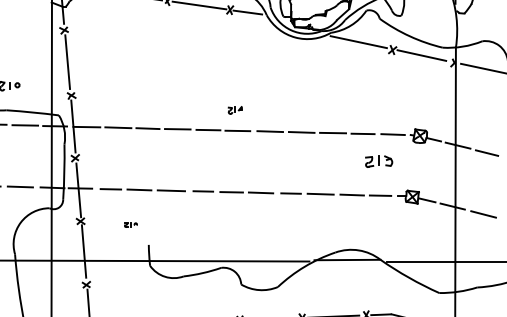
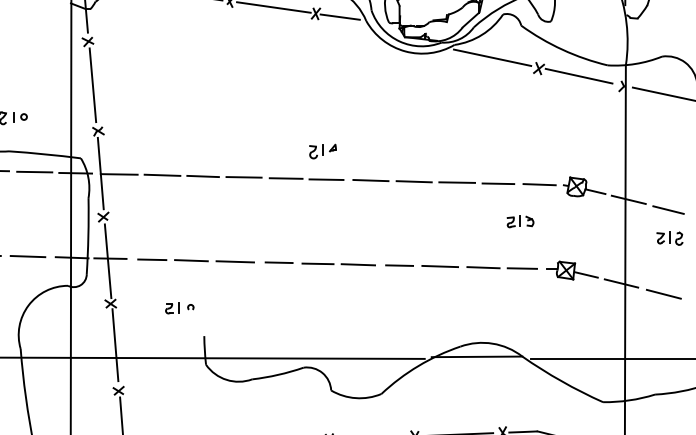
part: (235, 110) -> (323, 151), size x1.43
part: (379, 161) -> (520, 221), size x0.71
part: (487, 173) -> (669, 238), added
part: (130, 224) -> (179, 308), size x1.67

